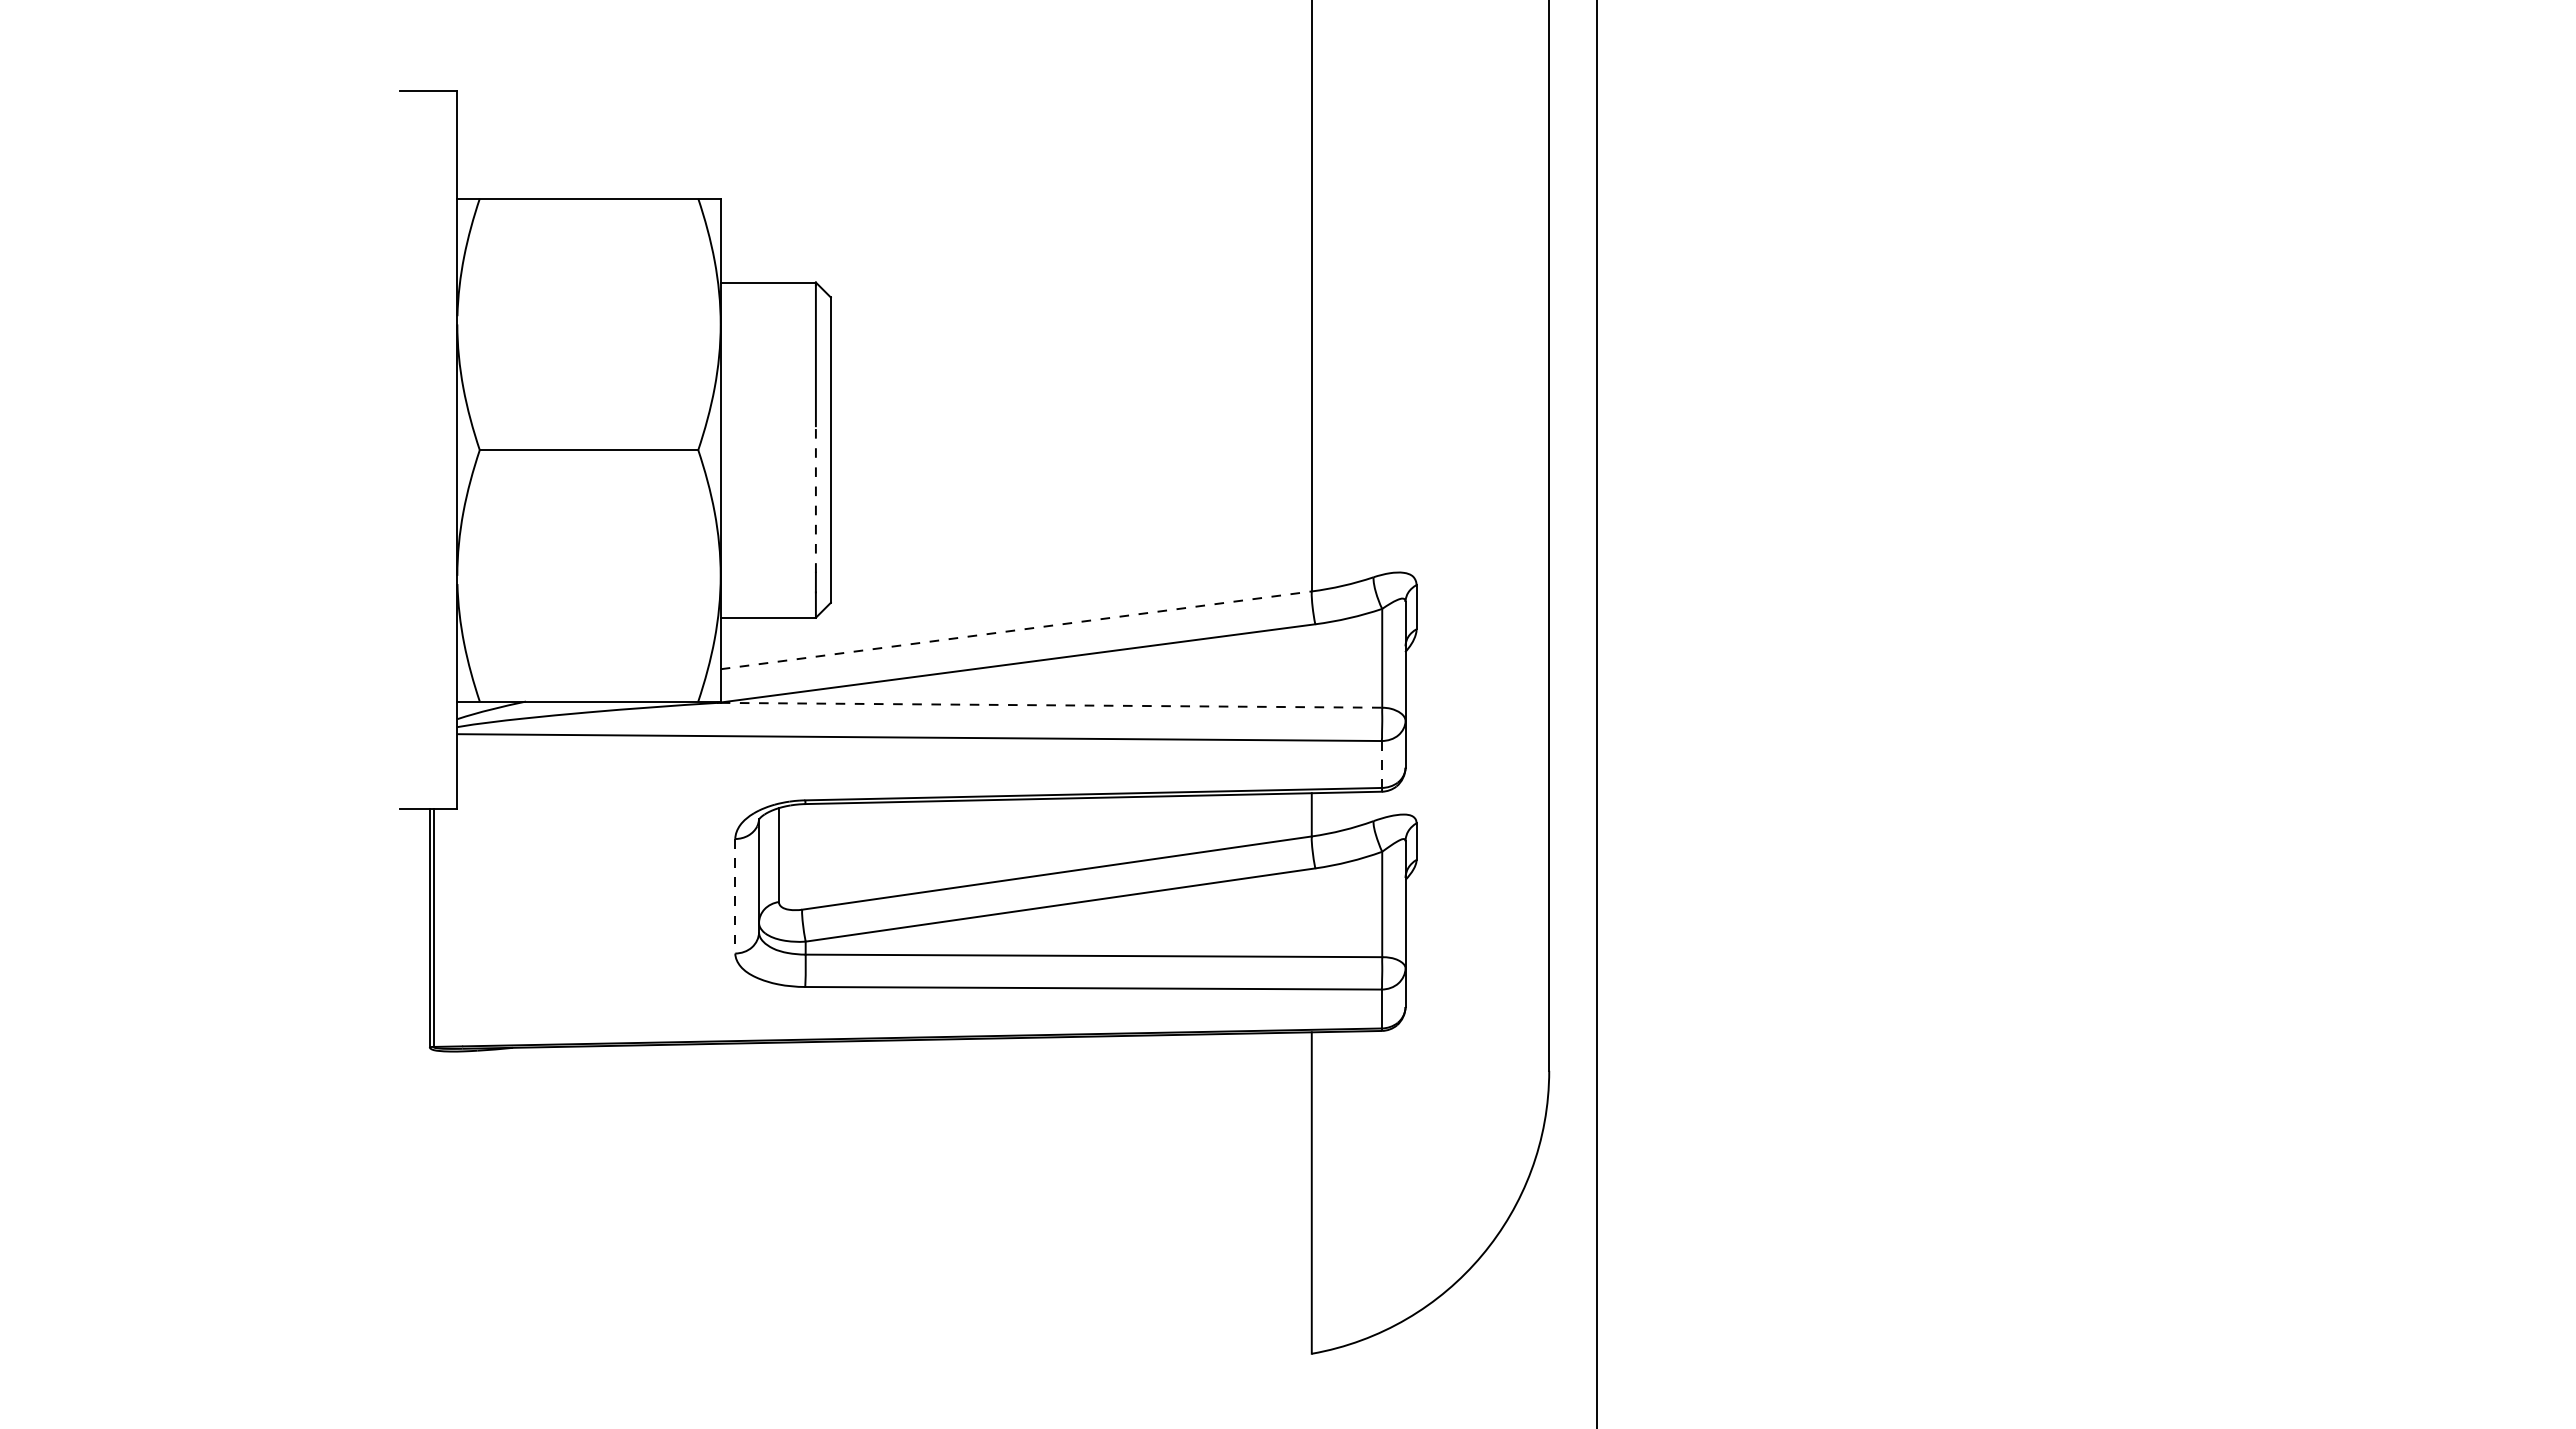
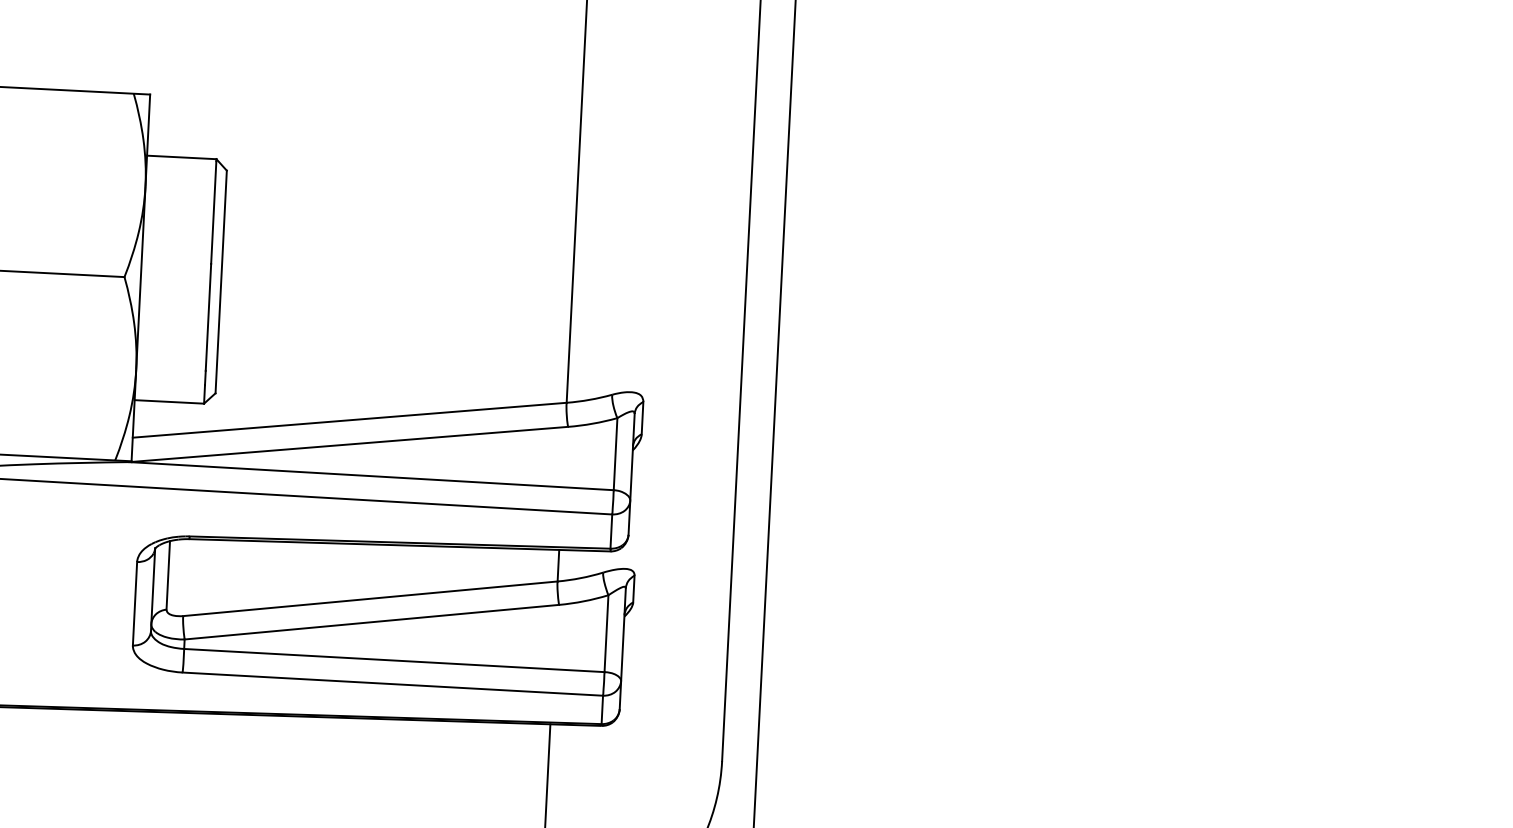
line: (815, 498) -> (208, 316), dashed -> solid
line: (1016, 630) -> (349, 420), dashed -> solid
line: (1051, 705) -> (372, 476), dashed -> solid
line: (1381, 764) -> (611, 531), dashed -> solid
line: (735, 896) -> (135, 603), dashed -> solid

